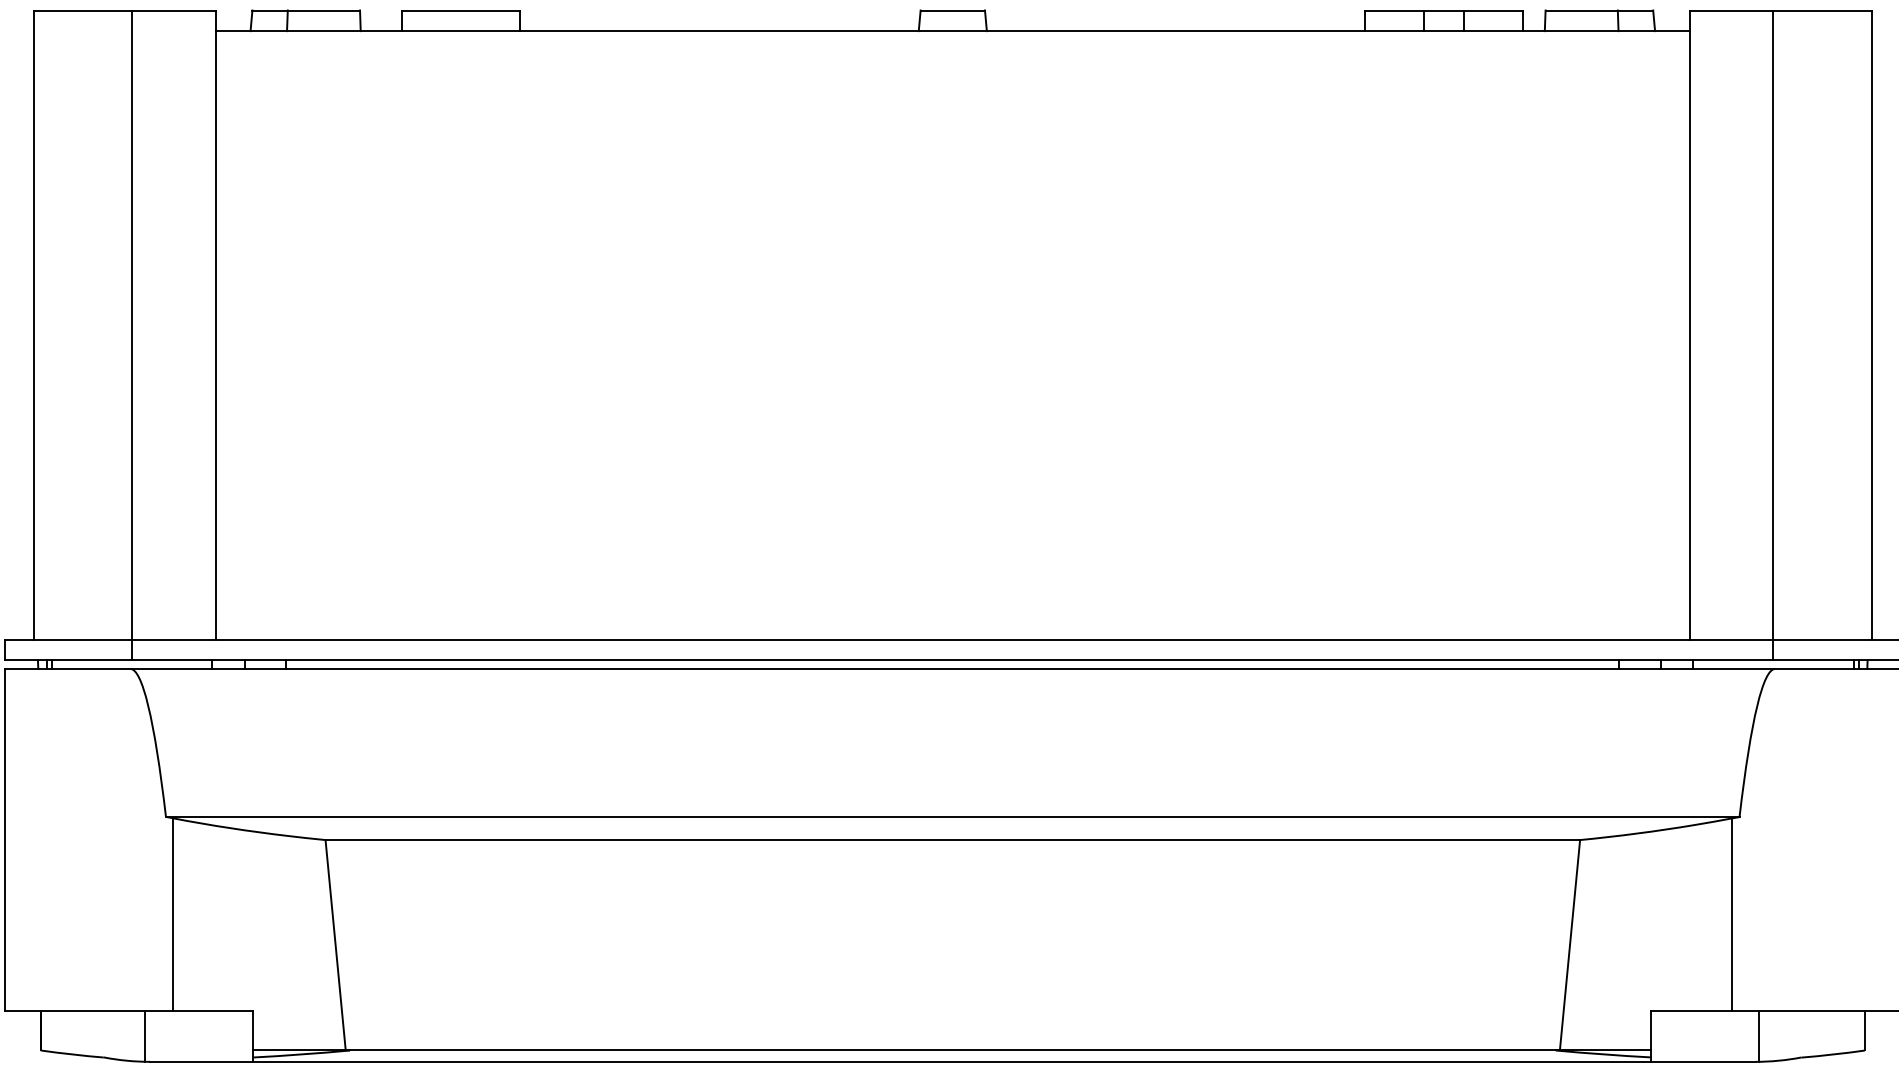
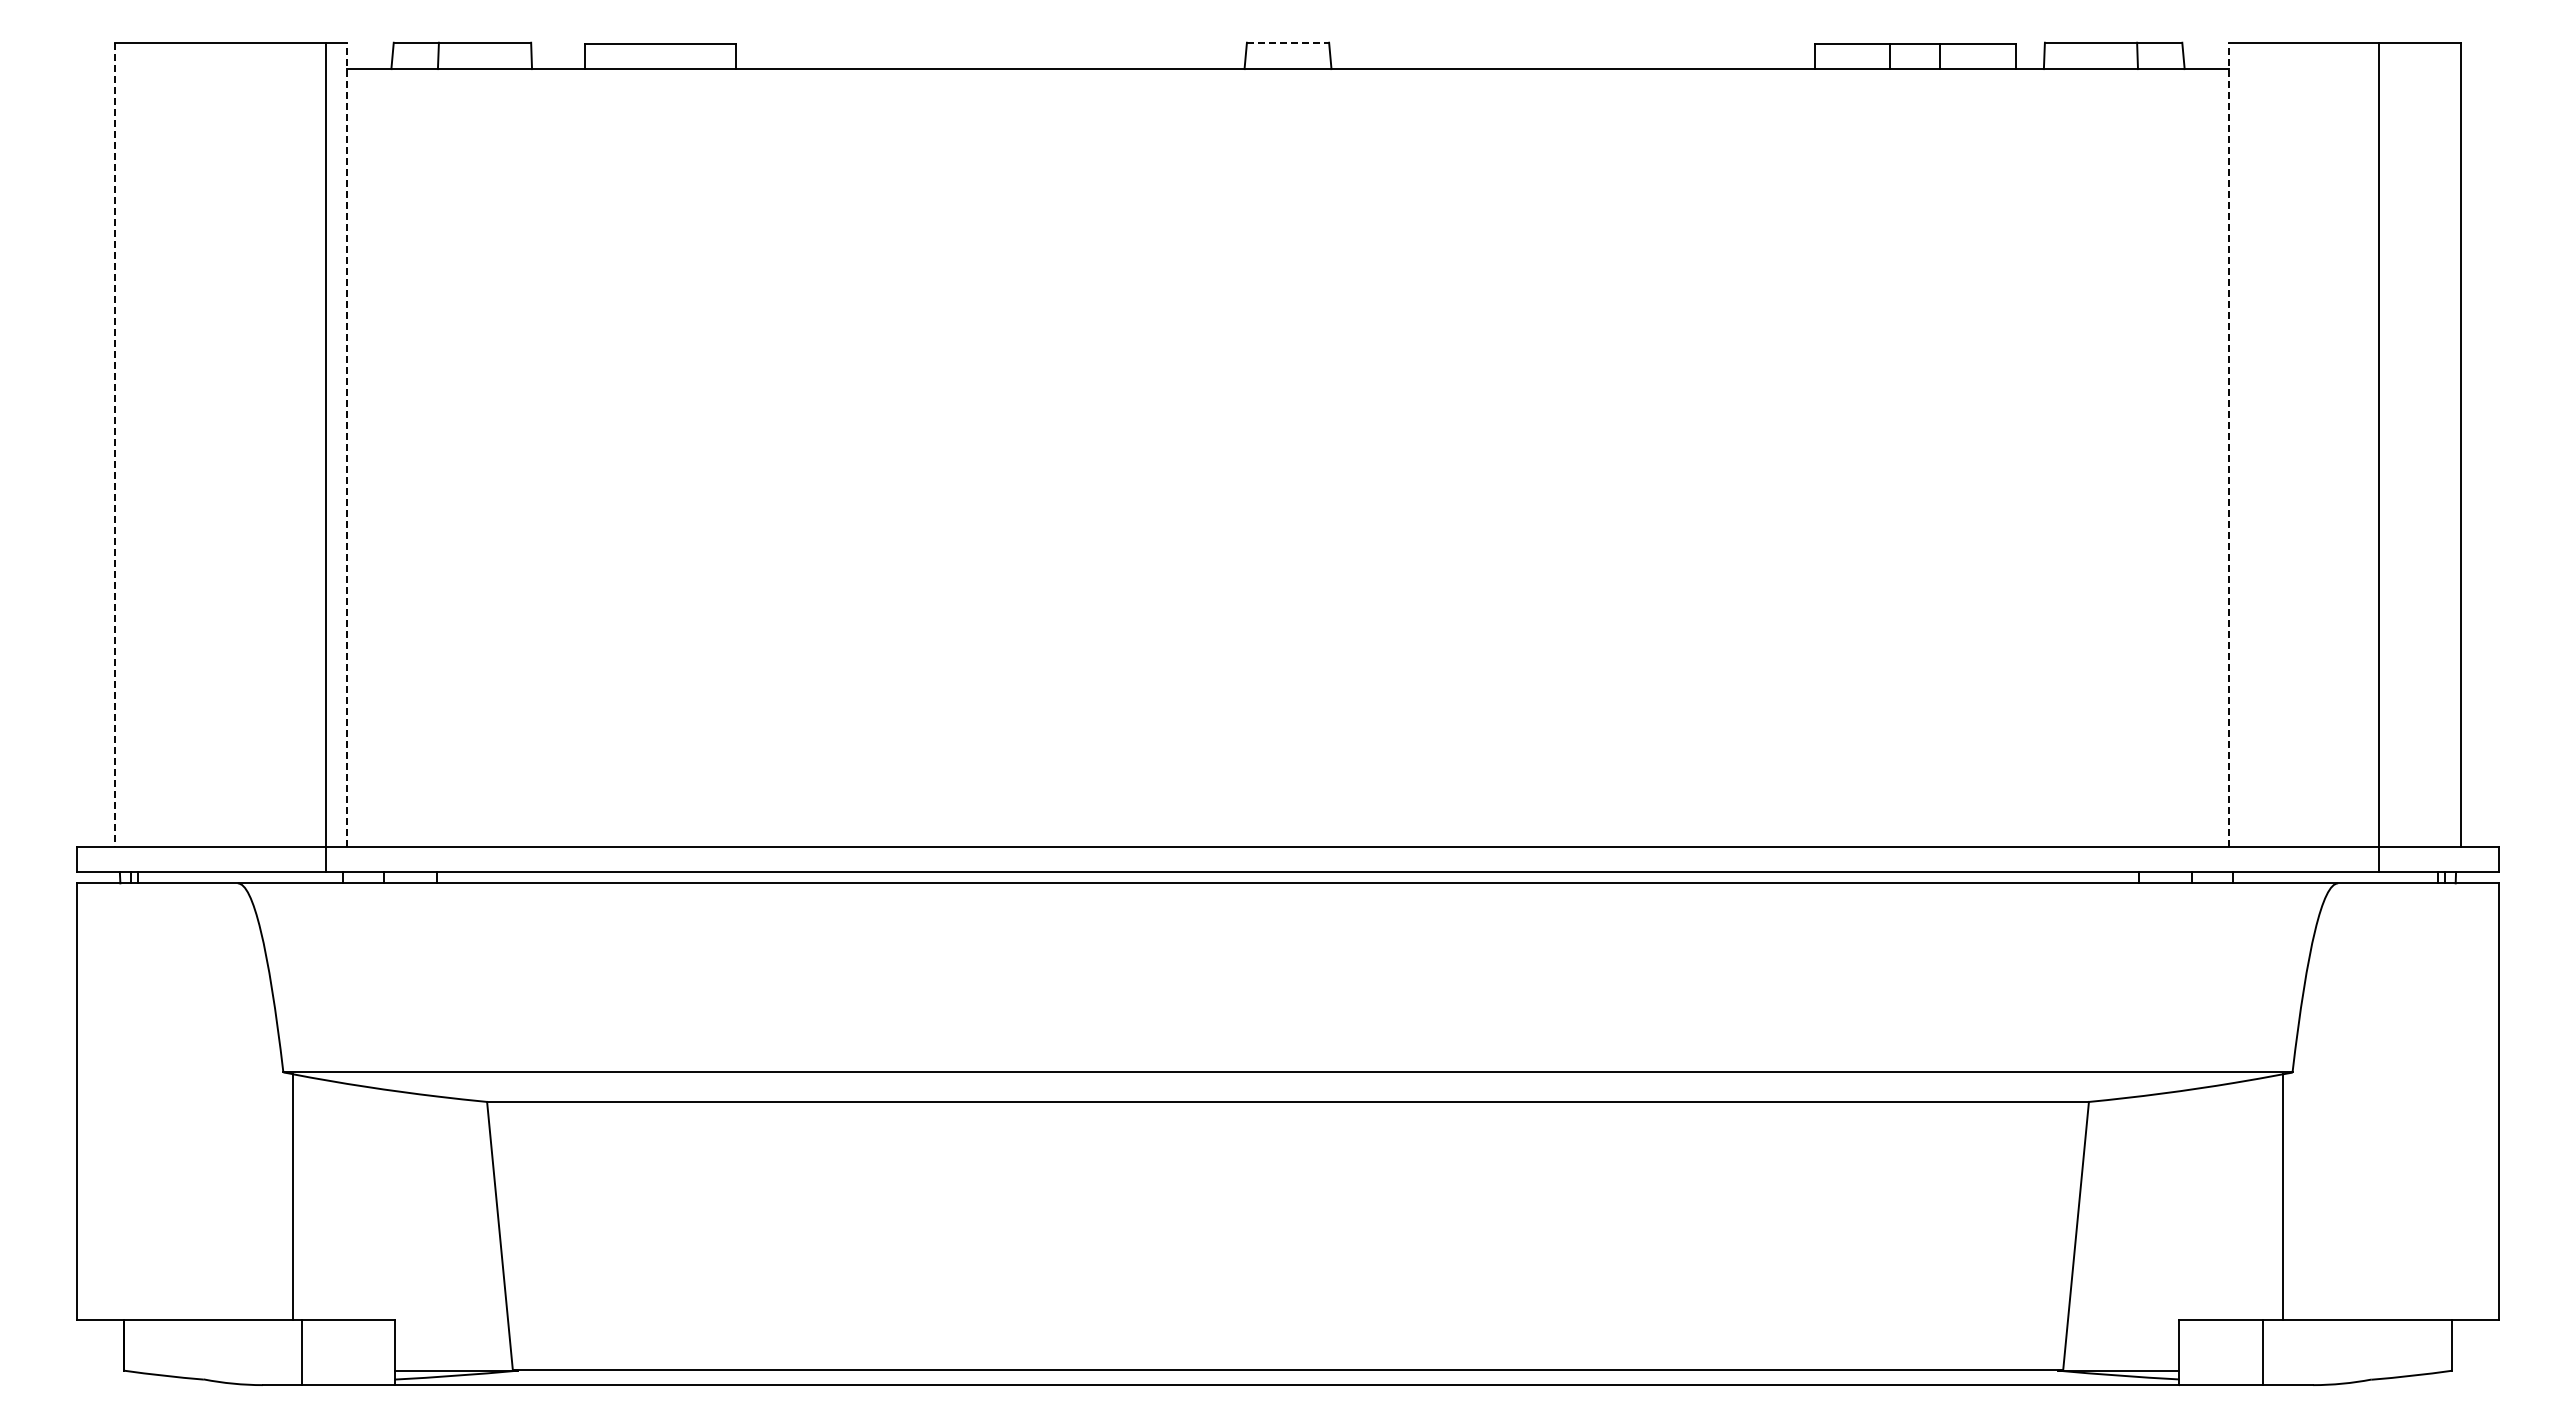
line: (953, 10) -> (1288, 42), solid -> dashed
line: (33, 325) -> (114, 445), solid -> dashed
line: (215, 325) -> (346, 444), solid -> dashed
line: (1689, 325) -> (2228, 444), solid -> dashed
line: (132, 335) -> (326, 457), moved
line: (1773, 335) -> (2378, 457), moved
line: (144, 1036) -> (301, 1352), moved
line: (1759, 1036) -> (2263, 1352), moved

